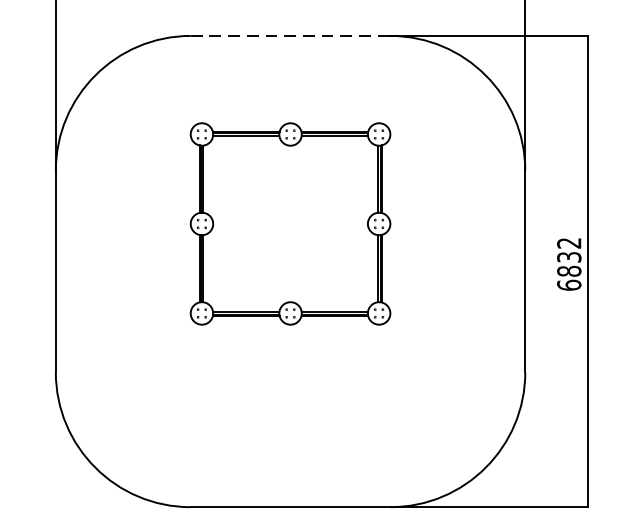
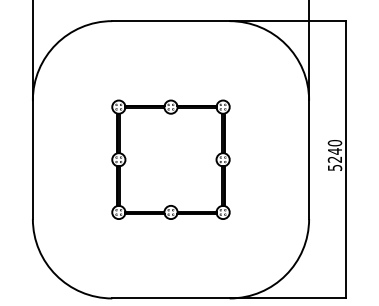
line: (291, 36) -> (171, 21), dashed -> solid
part: (289, 223) -> (170, 159), moved
text: (568, 264) -> (334, 155), 6832 -> 5240

